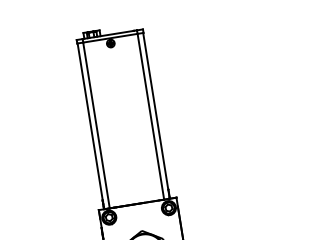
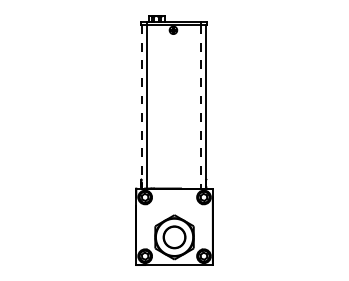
line: (150, 116) -> (200, 106), solid -> dashed
line: (90, 126) -> (141, 106), solid -> dashed

